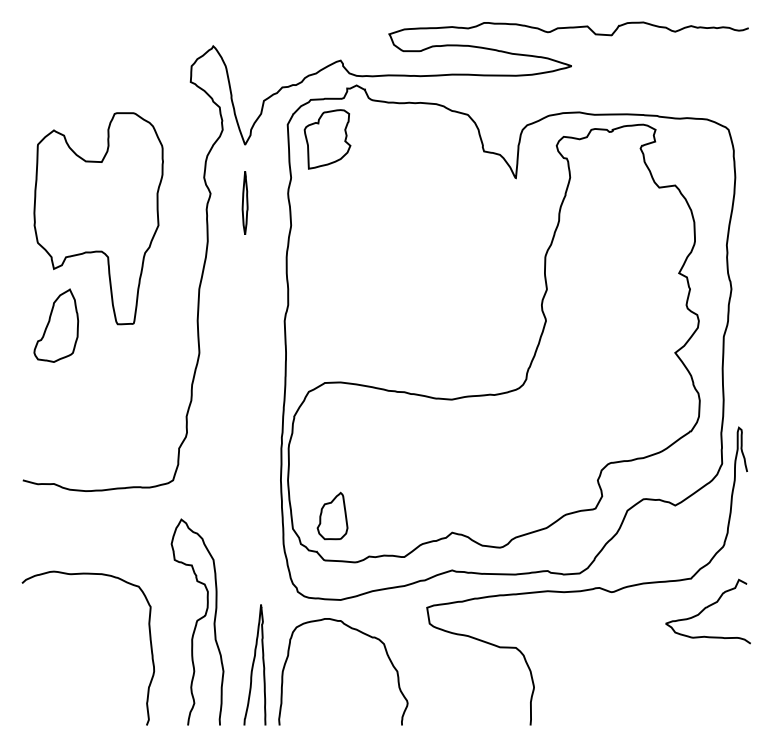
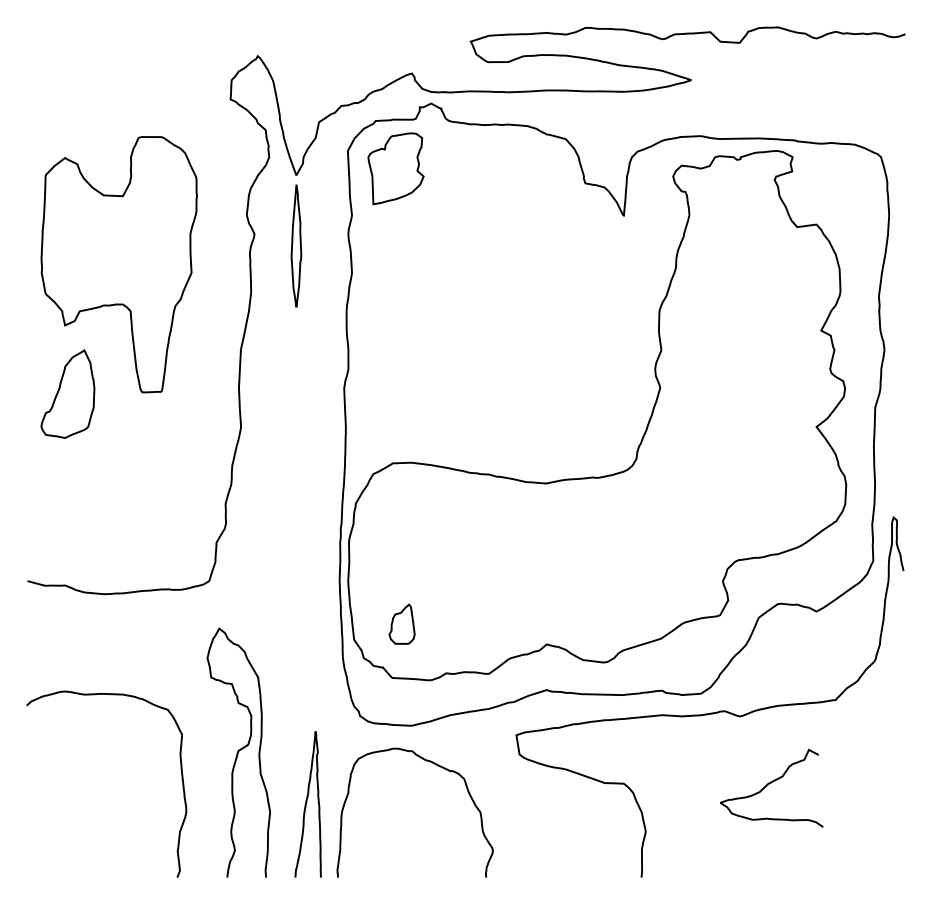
part: (244, 202) -> (295, 245), size x1.6
part: (332, 515) -> (402, 623), size x0.7
curve: (705, 609) -> (768, 785), moved

